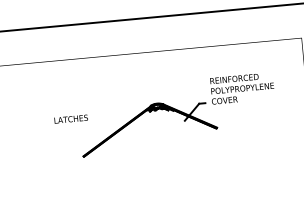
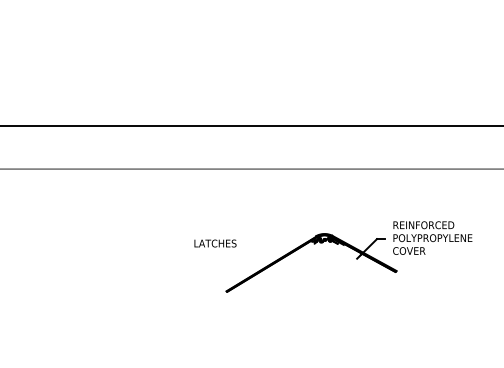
text: (242, 88) -> (432, 237), moved

